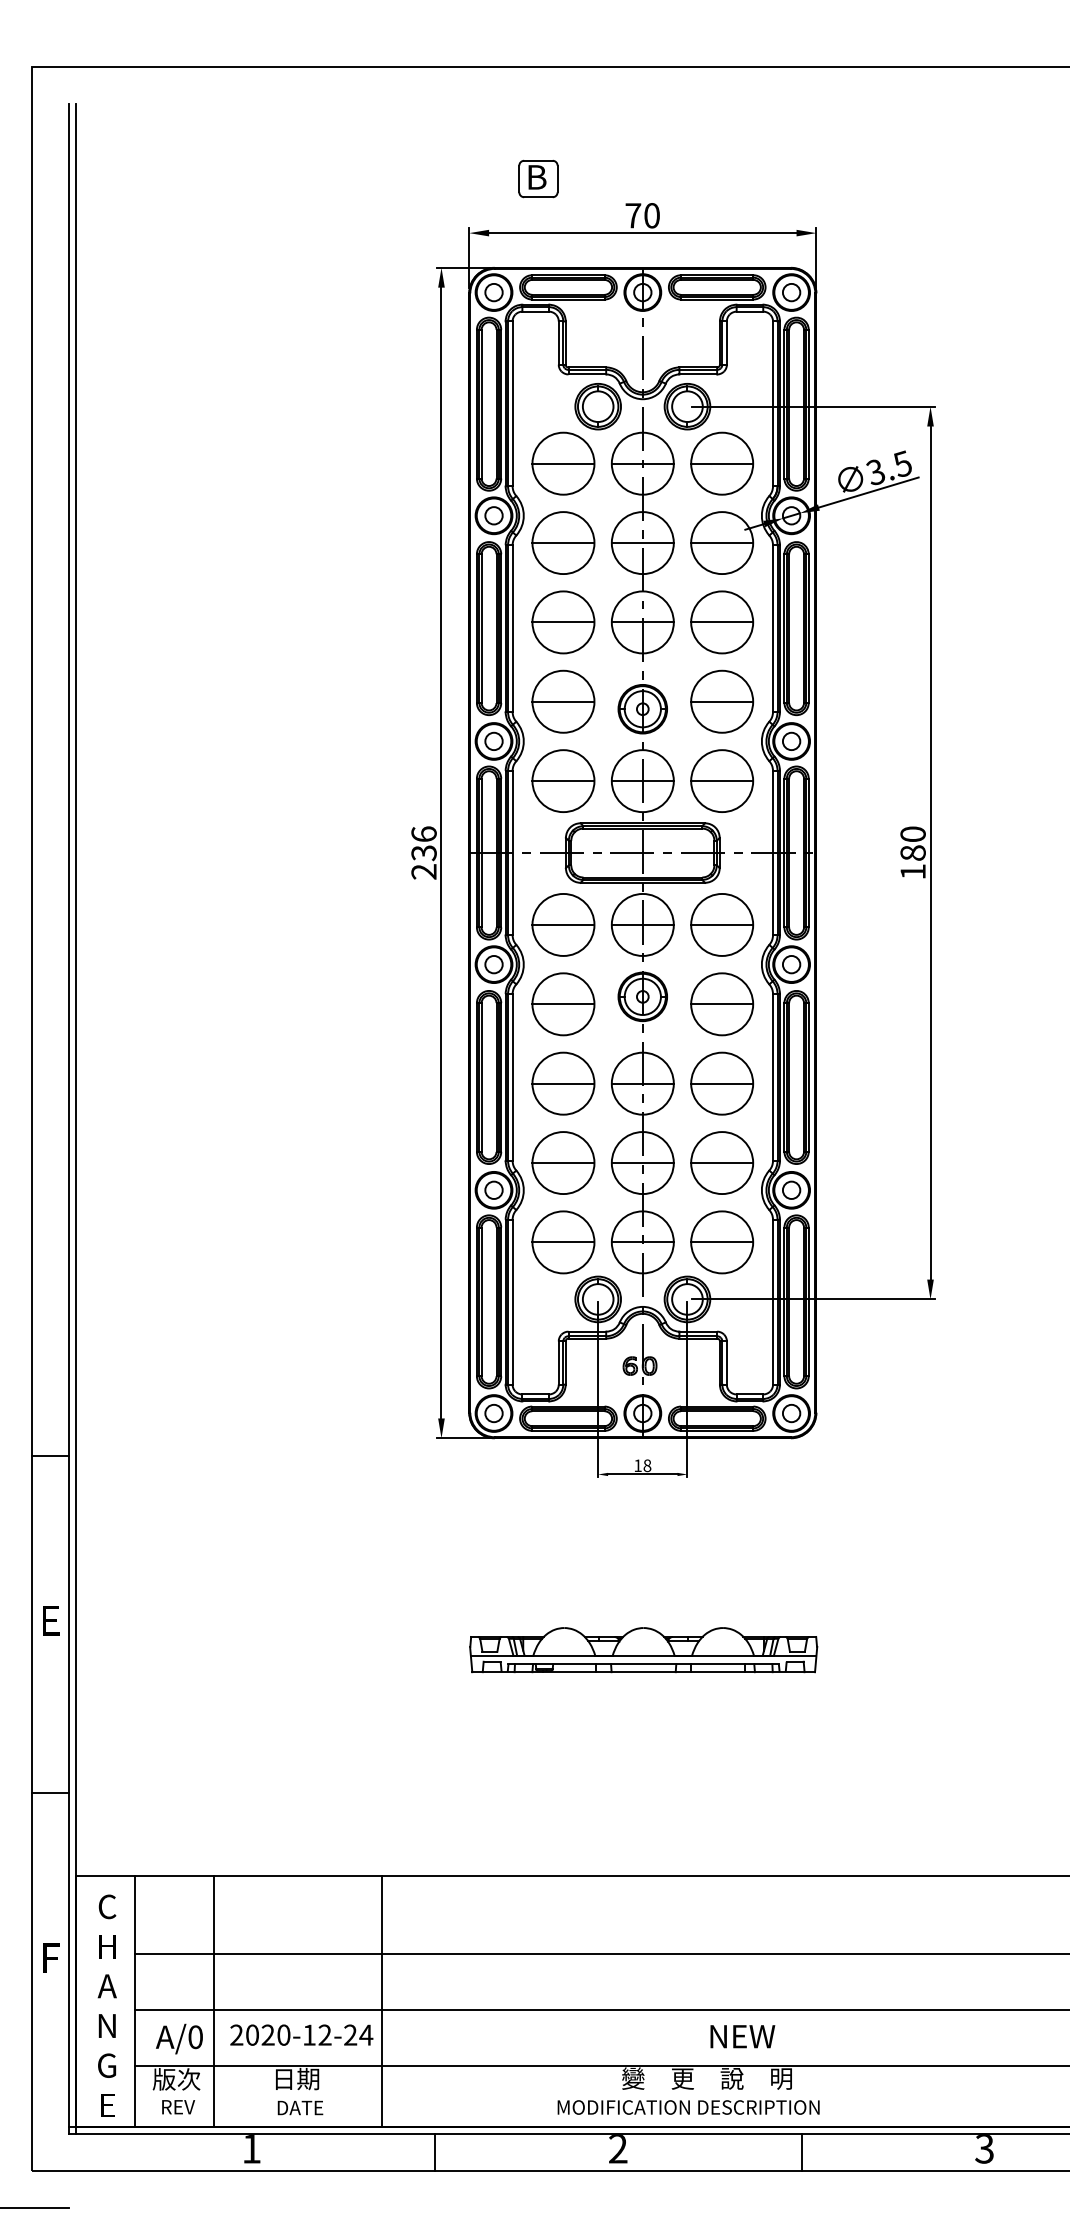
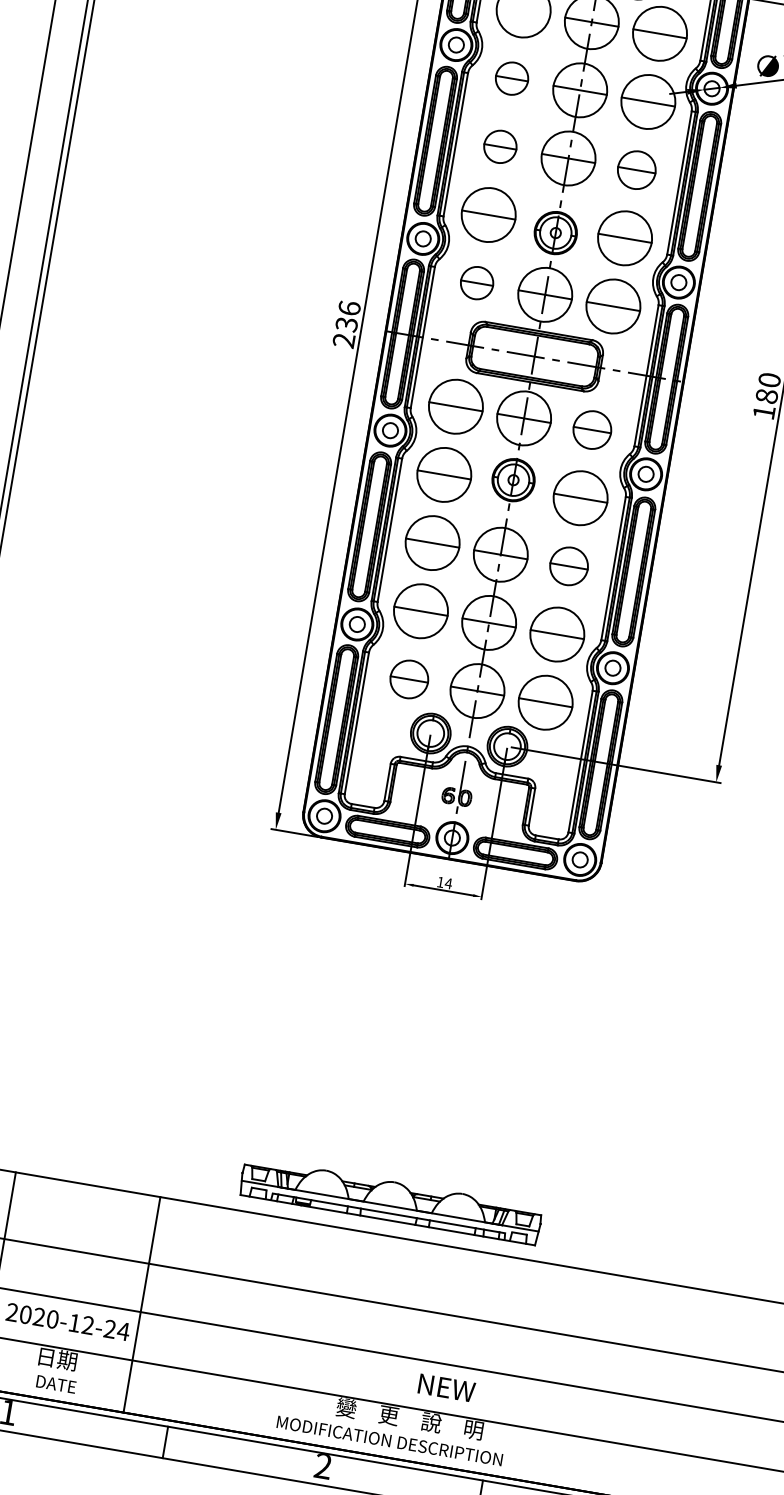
line: (563, 463) -> (523, 10), removed
part: (563, 542) -> (512, 78), size x0.6
part: (563, 622) -> (500, 146), size x0.6
part: (722, 622) -> (636, 170), size x0.7
part: (563, 780) -> (477, 282), size x0.6
part: (722, 924) -> (592, 429), size x0.7
part: (722, 1083) -> (569, 566), size x0.7
part: (563, 1242) -> (409, 679), size x0.7
text: (647, 1465) -> (448, 883), 18 -> 14
part: (643, 1650) -> (390, 1201), moved

